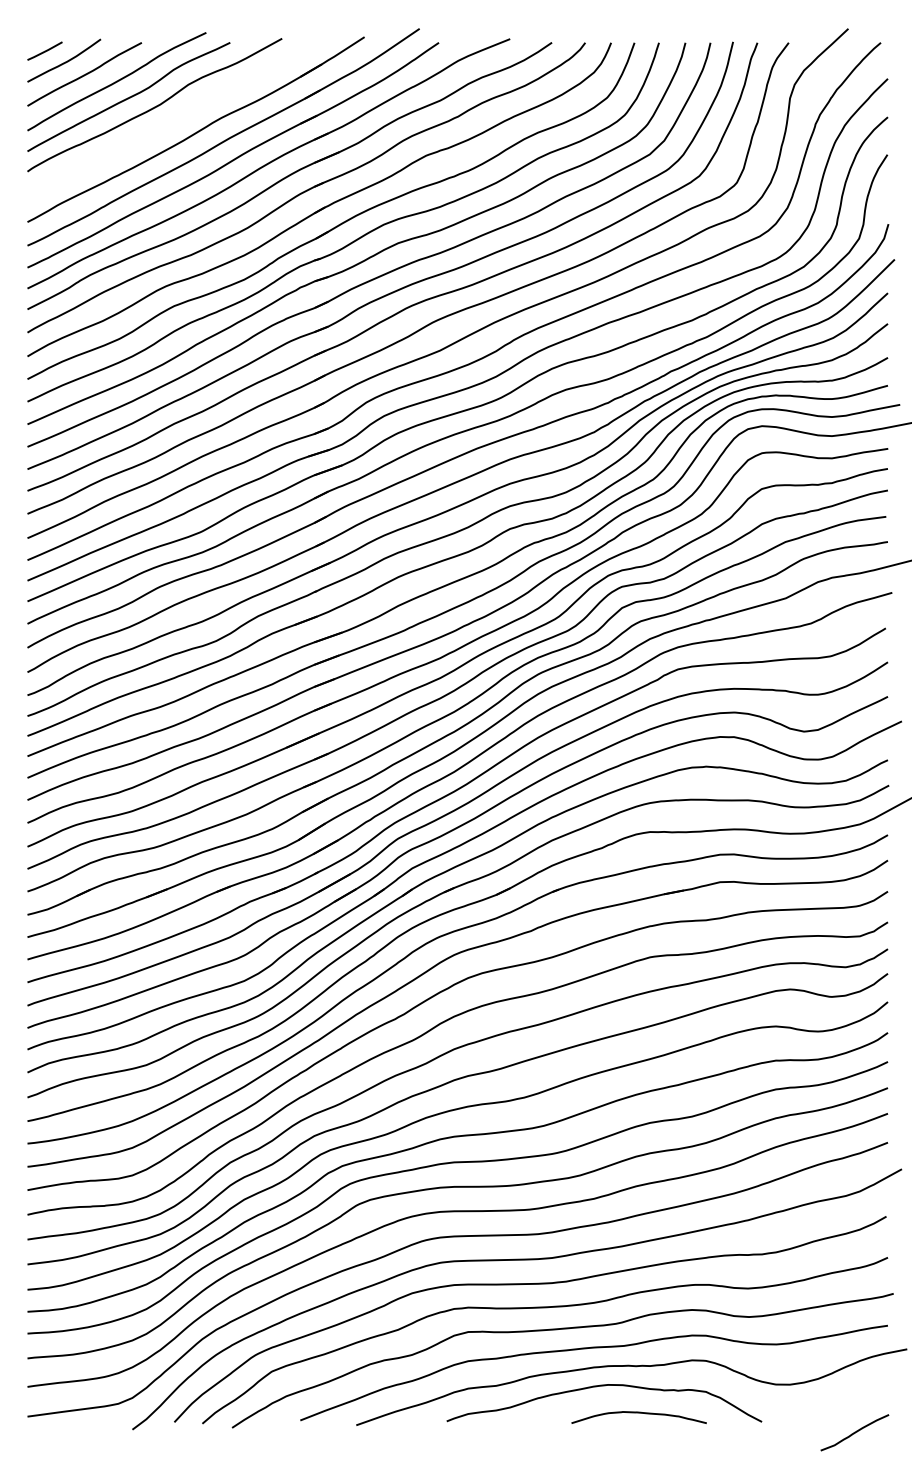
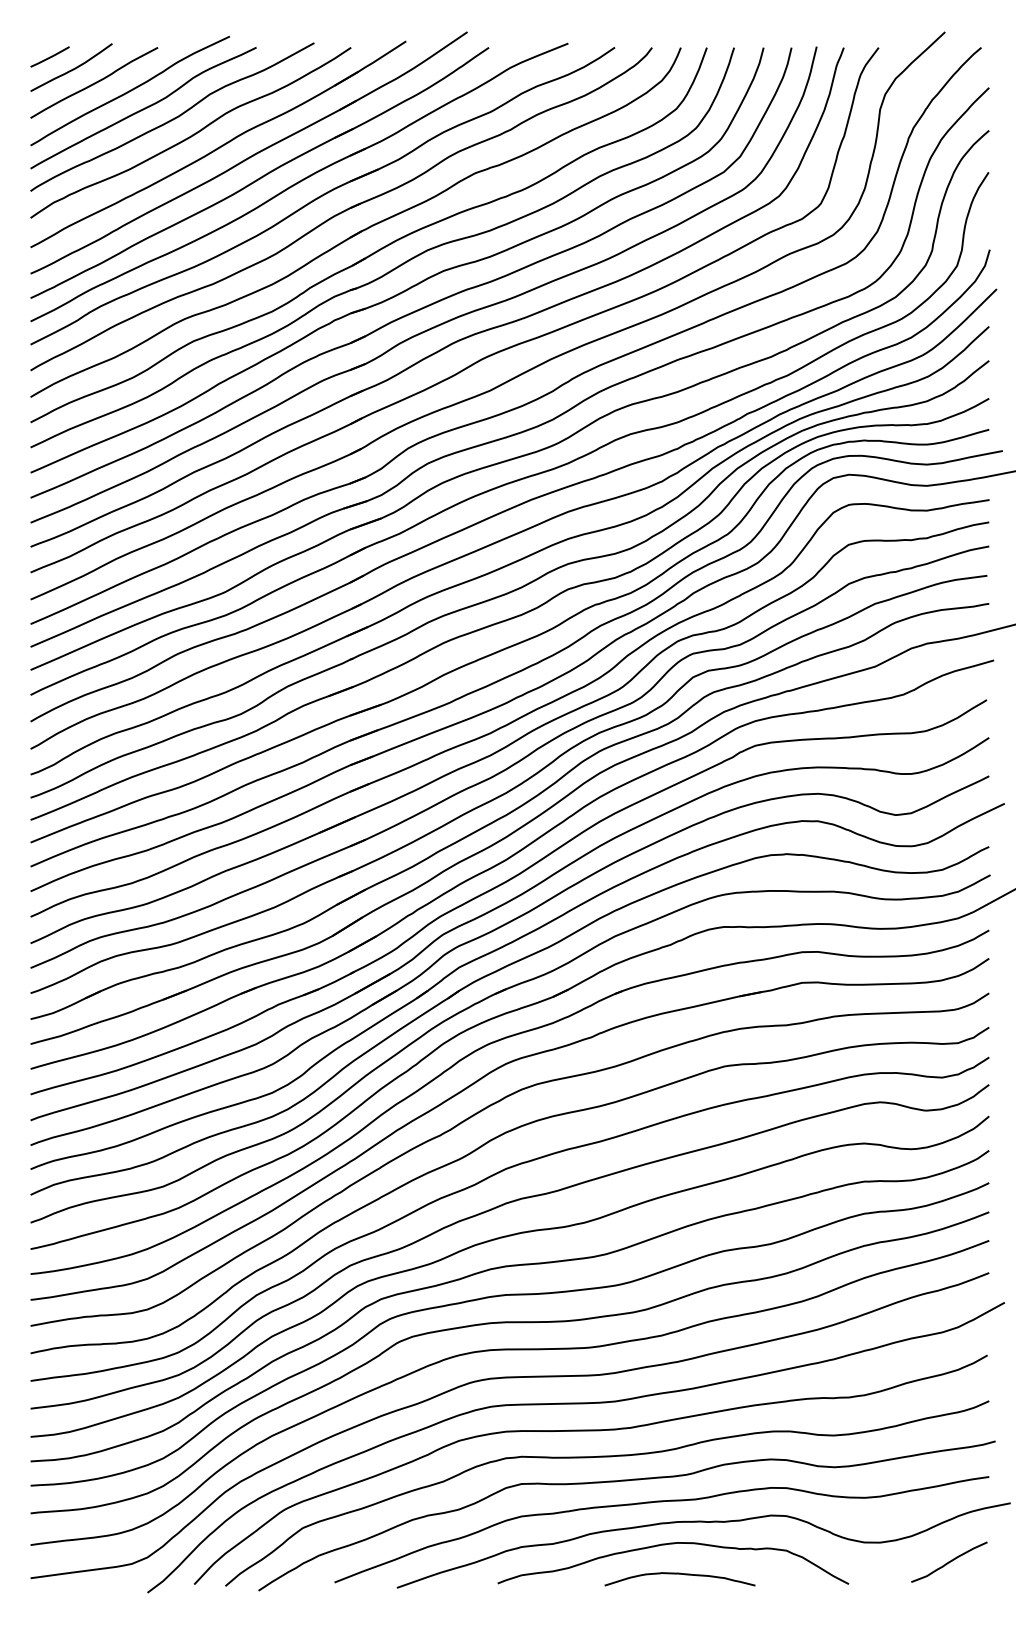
curve: (172, 120) -> (192, 134), added
curve: (638, 1413) -> (679, 1574), moved
curve: (854, 1432) -> (949, 1561), moved

